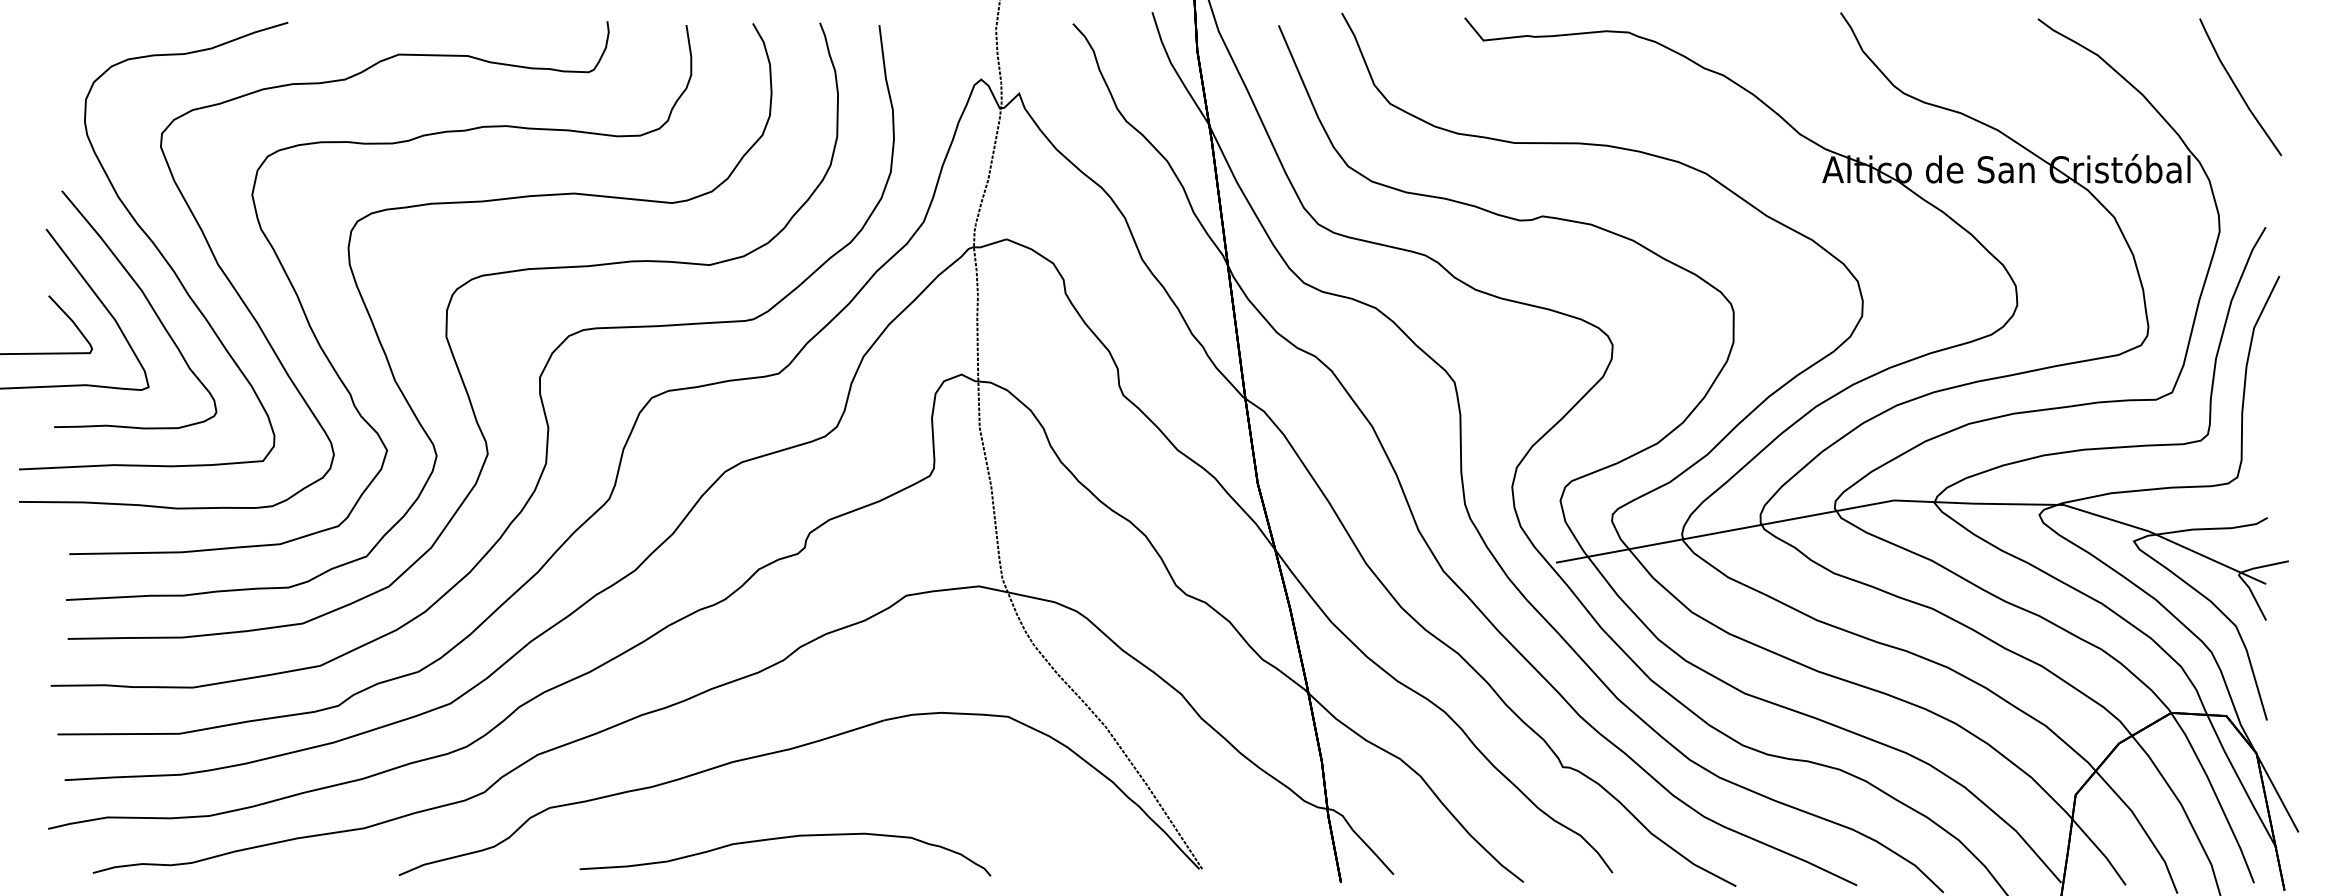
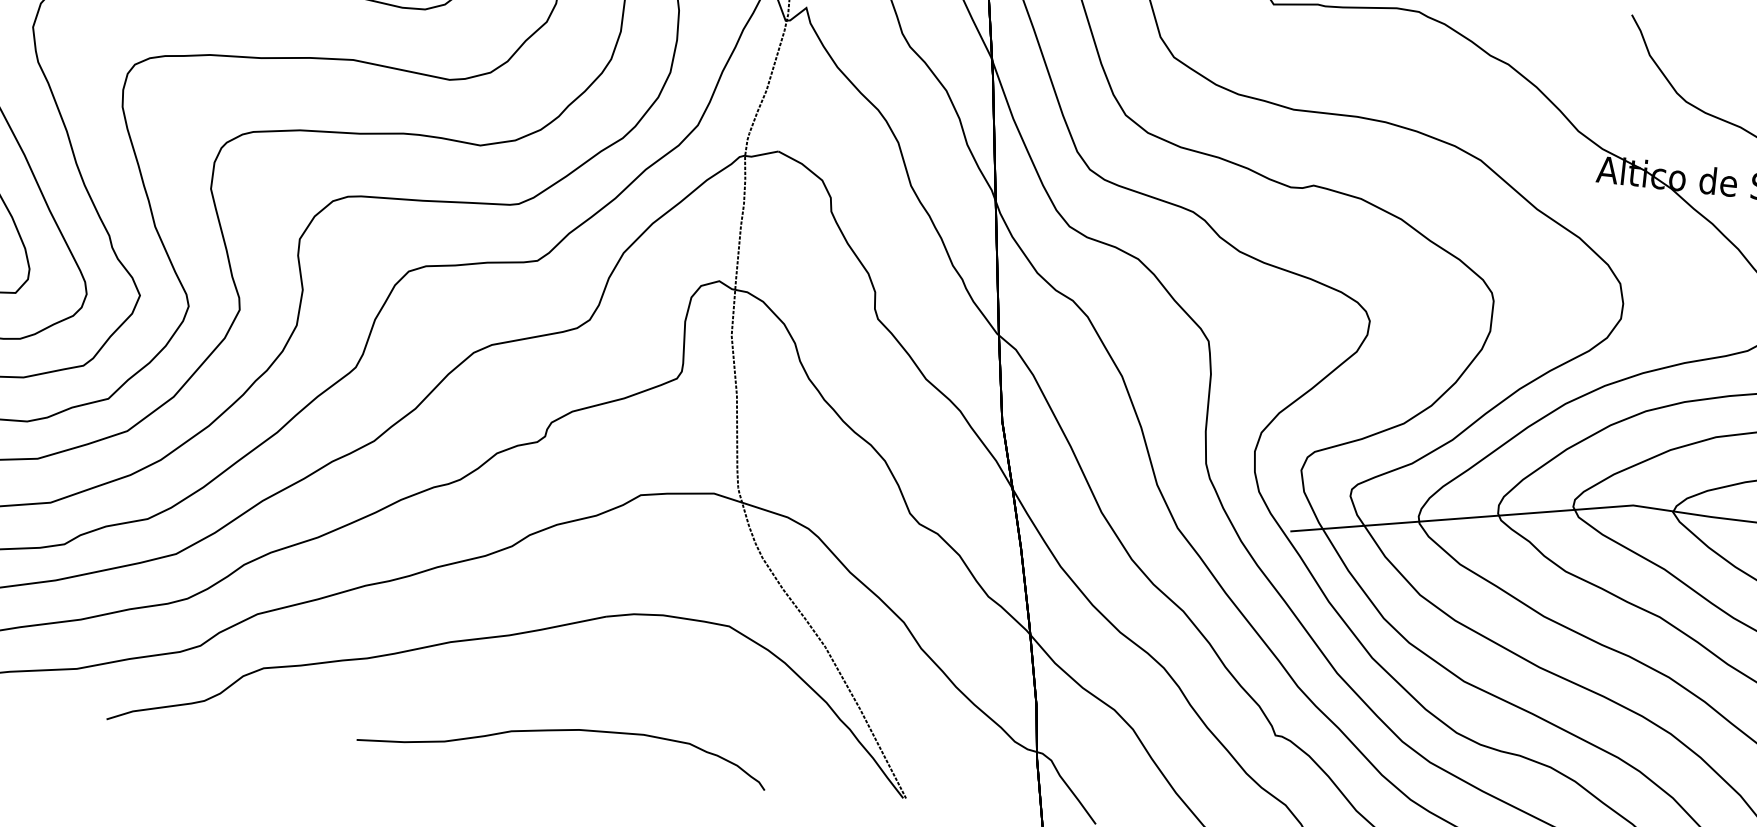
curve: (785, 838) -> (564, 731), moved

